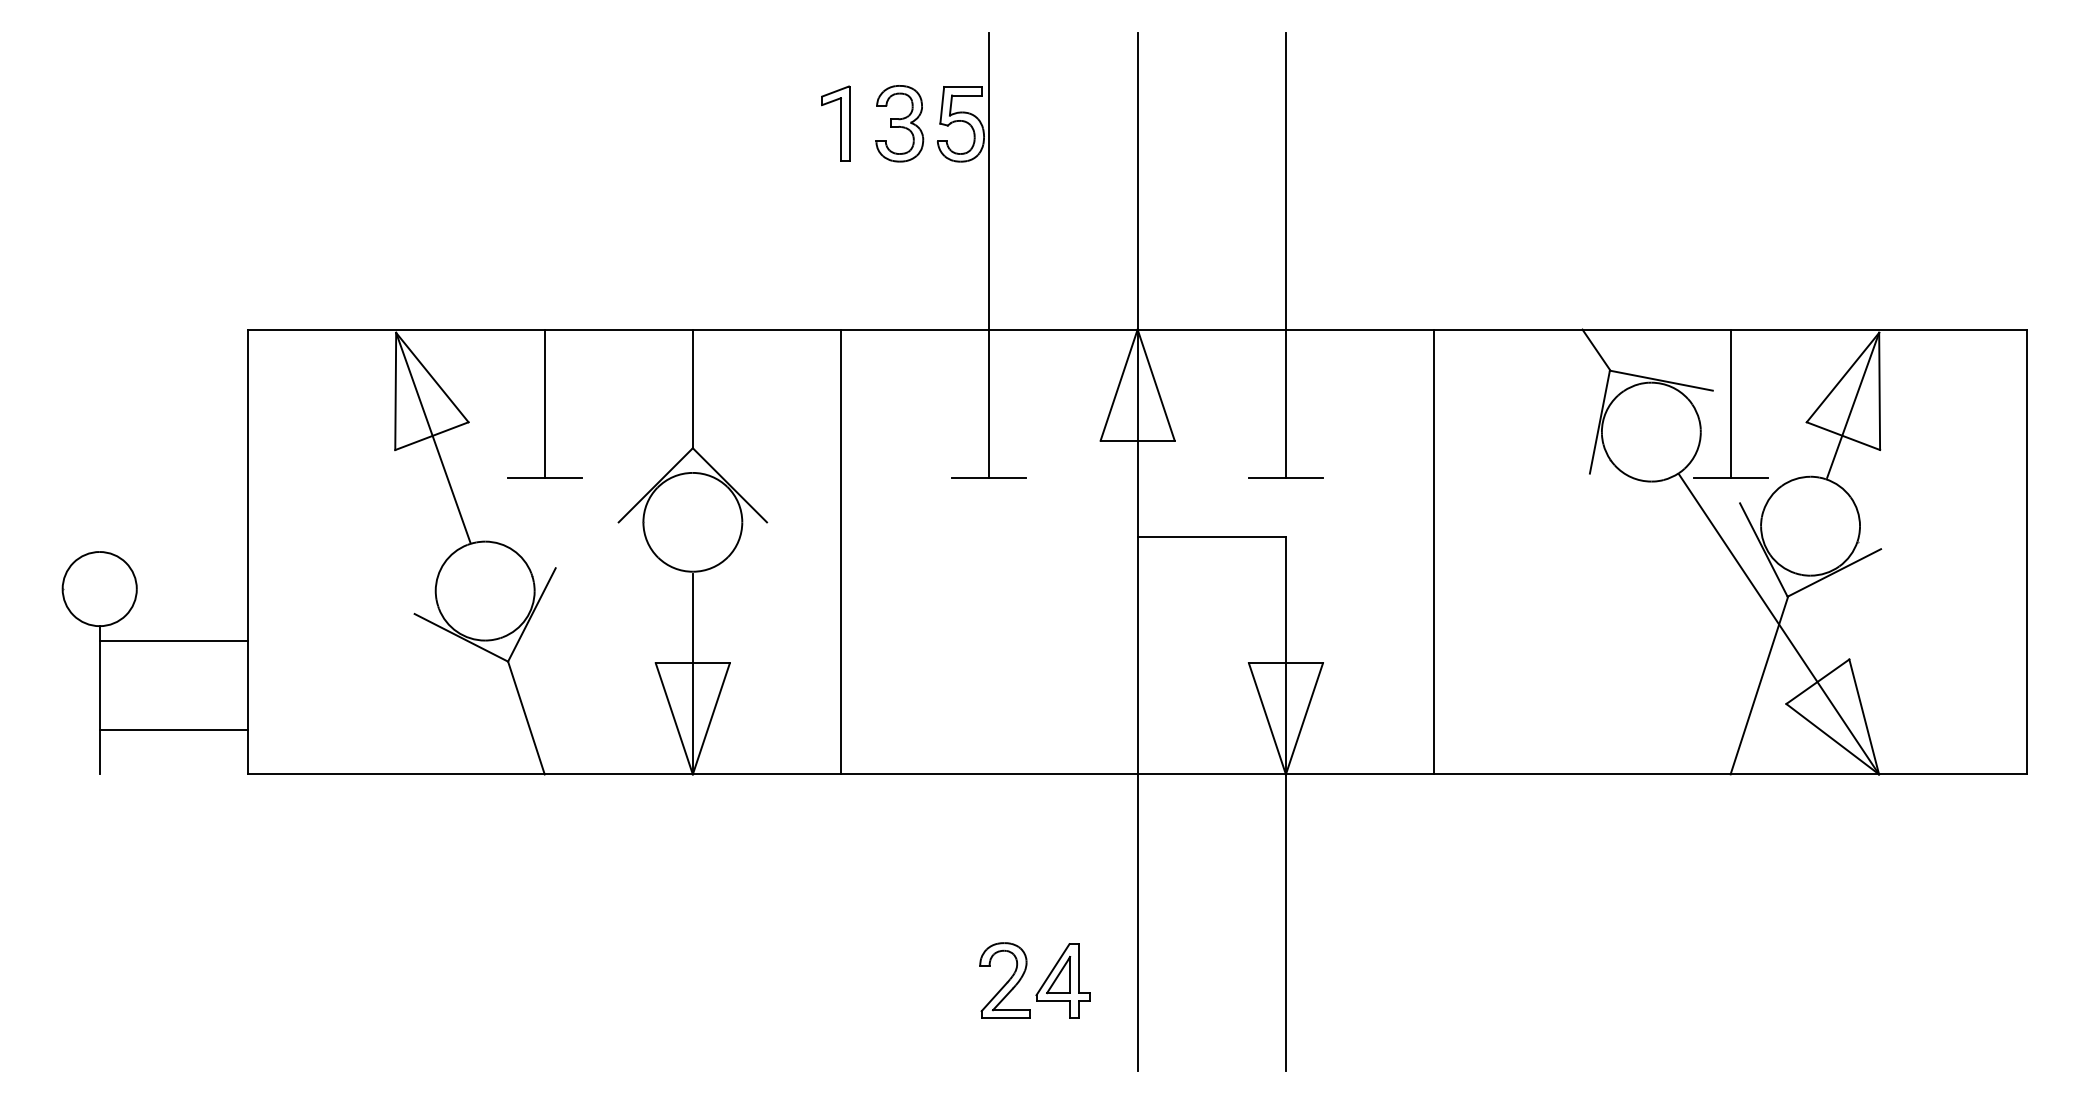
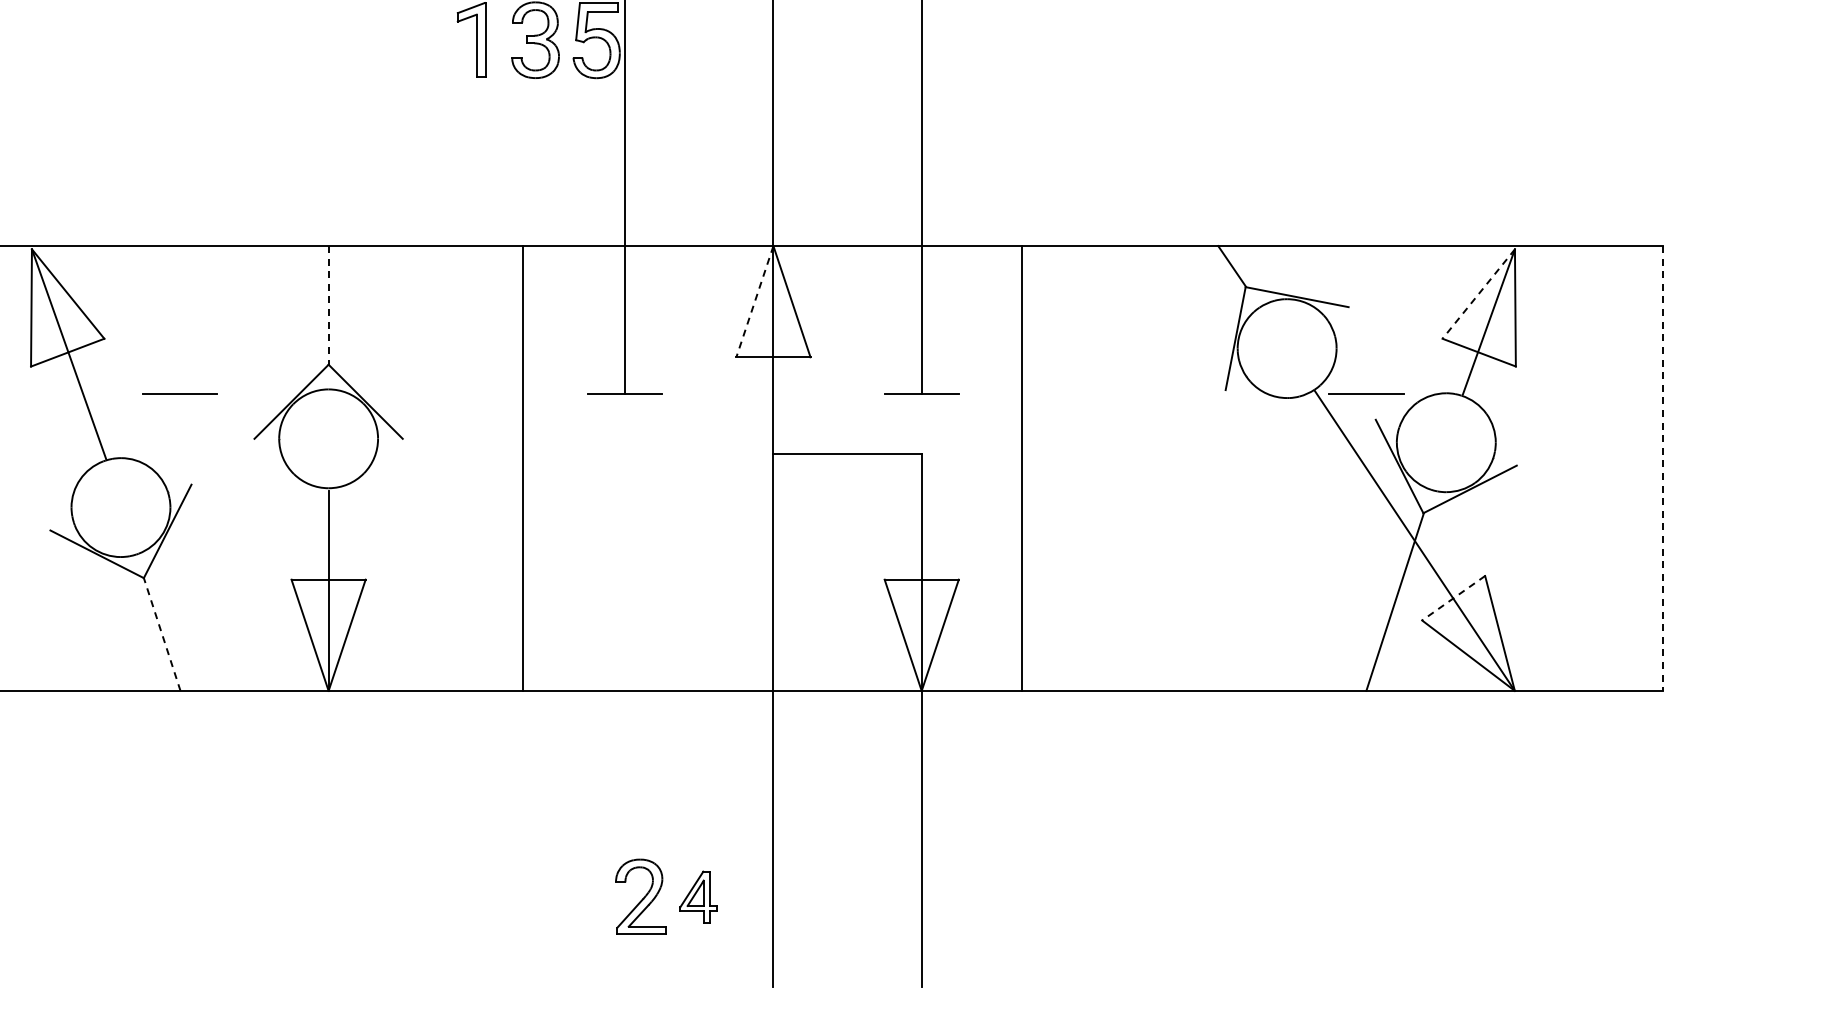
line: (1842, 377) -> (1478, 293), solid -> dashed
line: (1119, 385) -> (755, 301), solid -> dashed
line: (692, 389) -> (328, 305), solid -> dashed
line: (544, 403) -> (180, 319), removed
line: (1730, 403) -> (1366, 319), removed
line: (841, 551) -> (523, 467), moved
line: (1434, 551) -> (1022, 467), moved
line: (2027, 552) -> (1663, 468), solid -> dashed
line: (1817, 681) -> (1453, 597), solid -> dashed
line: (526, 717) -> (162, 633), solid -> dashed
part: (1062, 980) -> (698, 896), size x0.7

